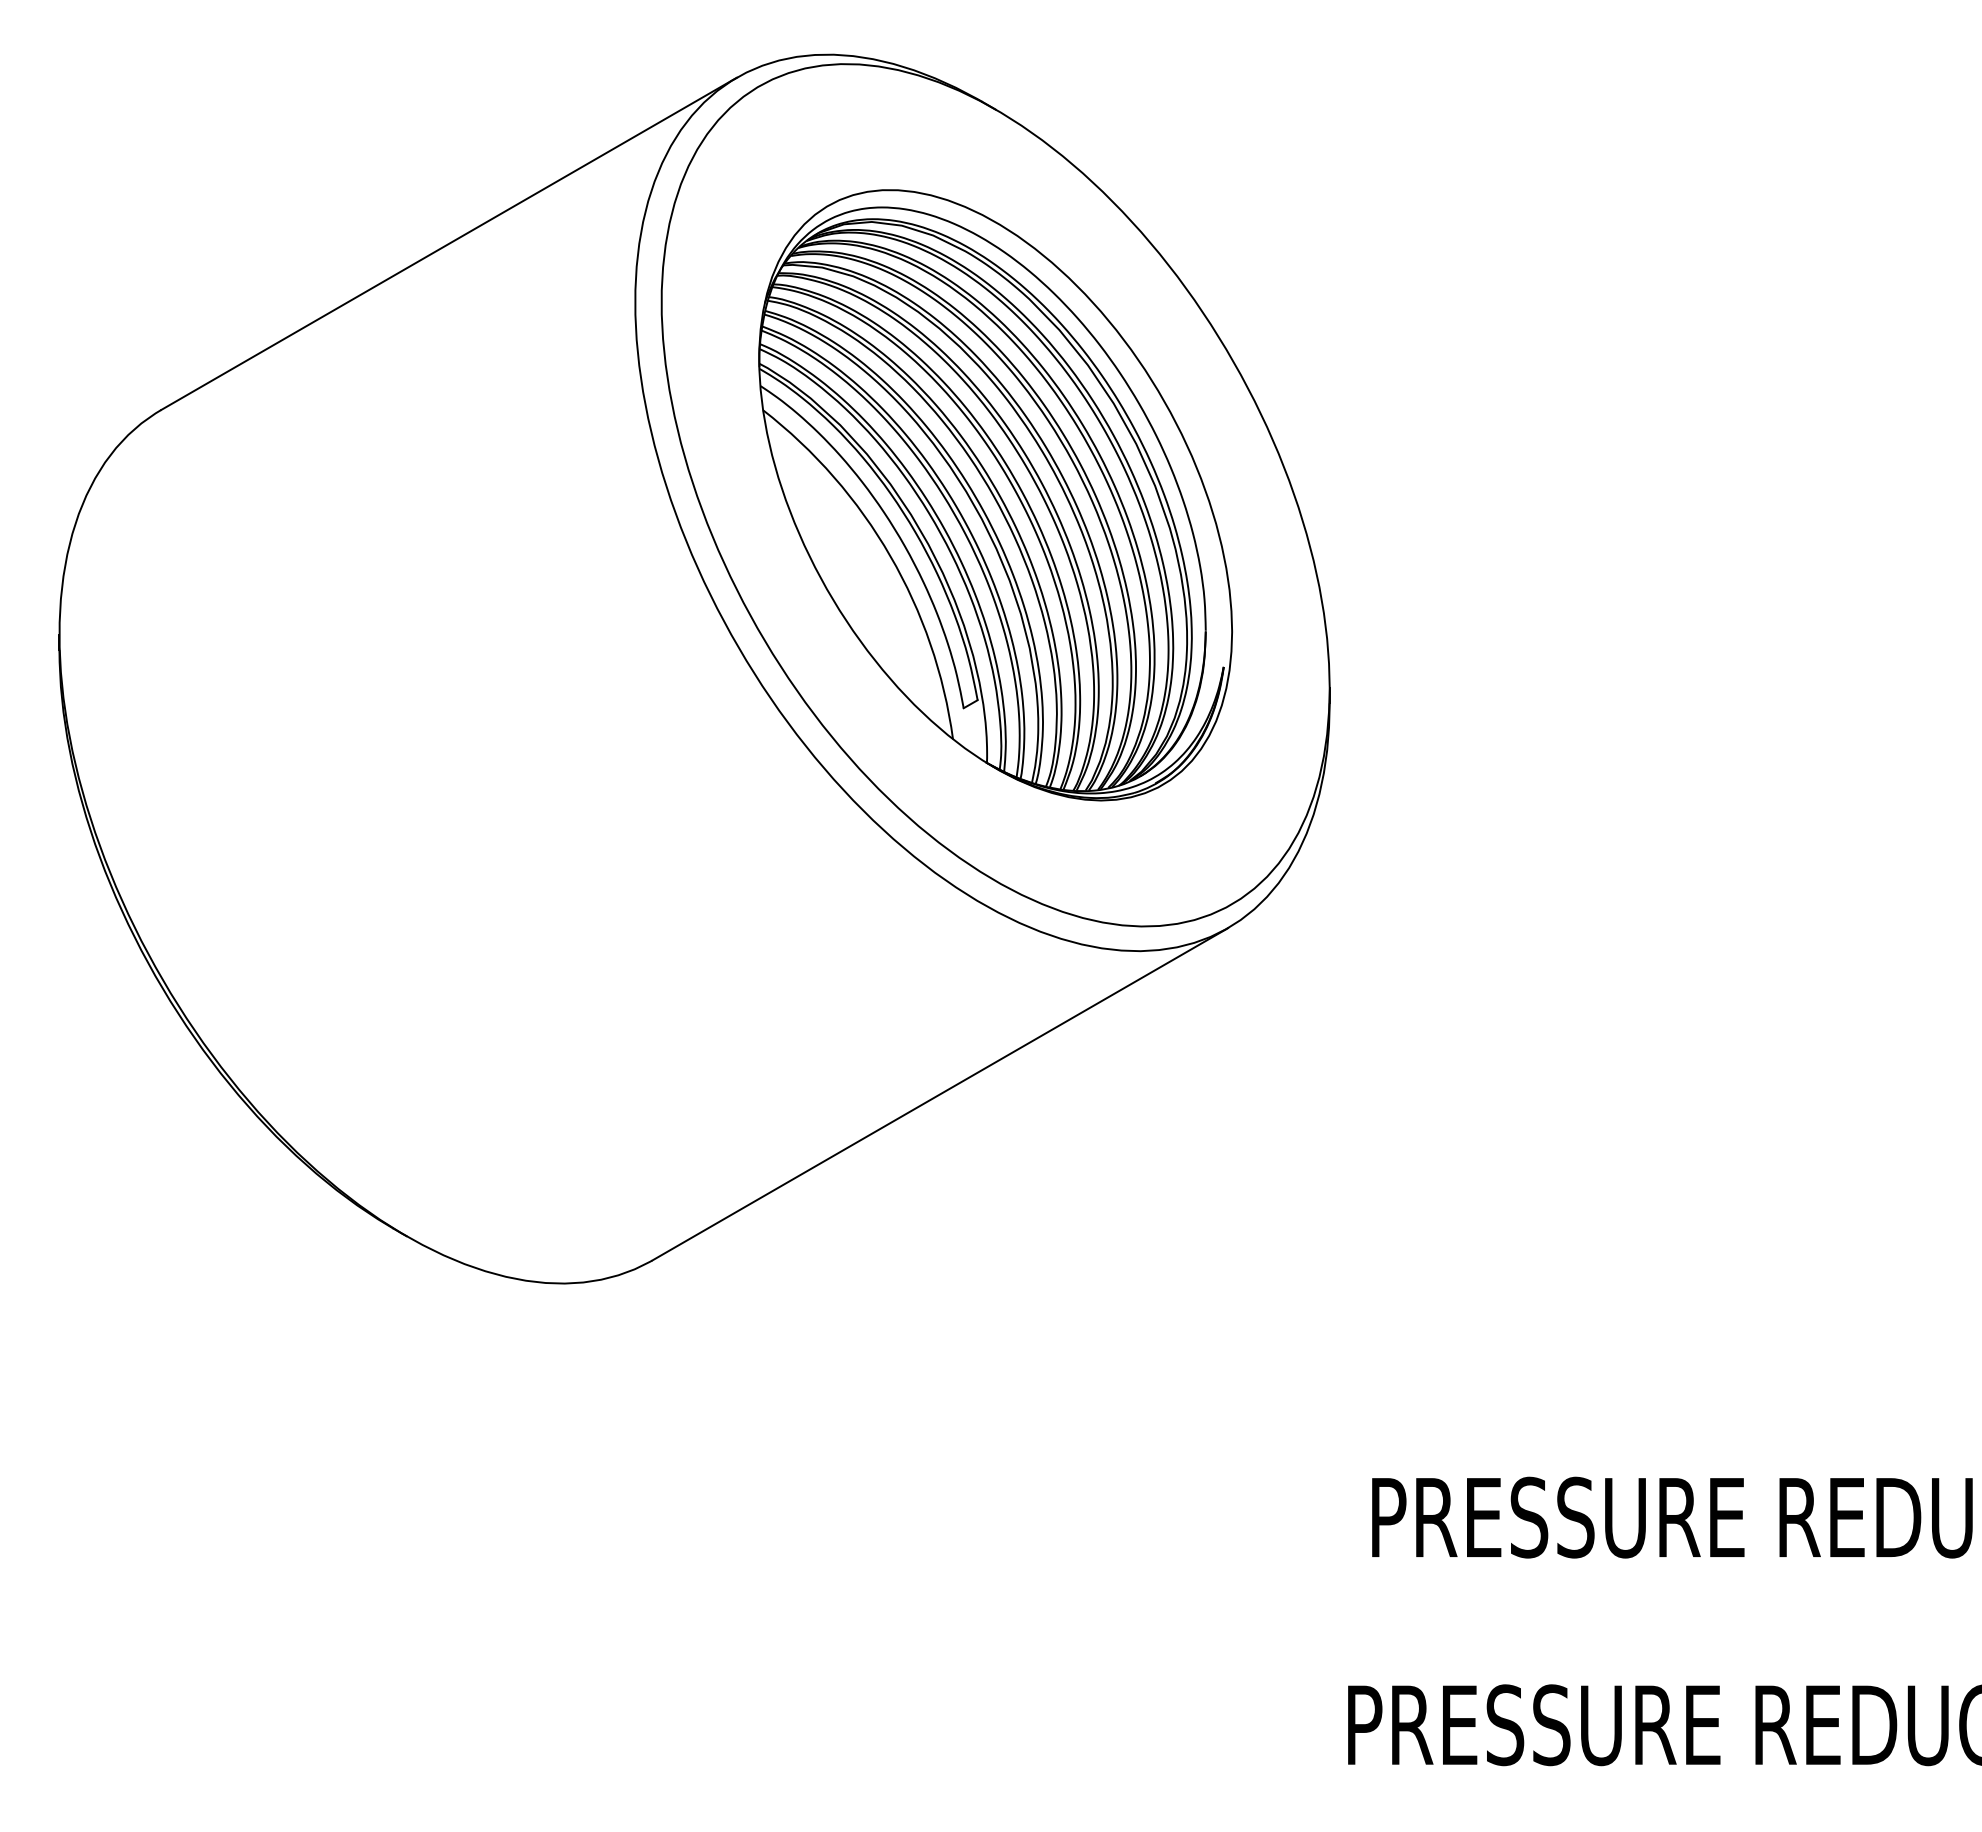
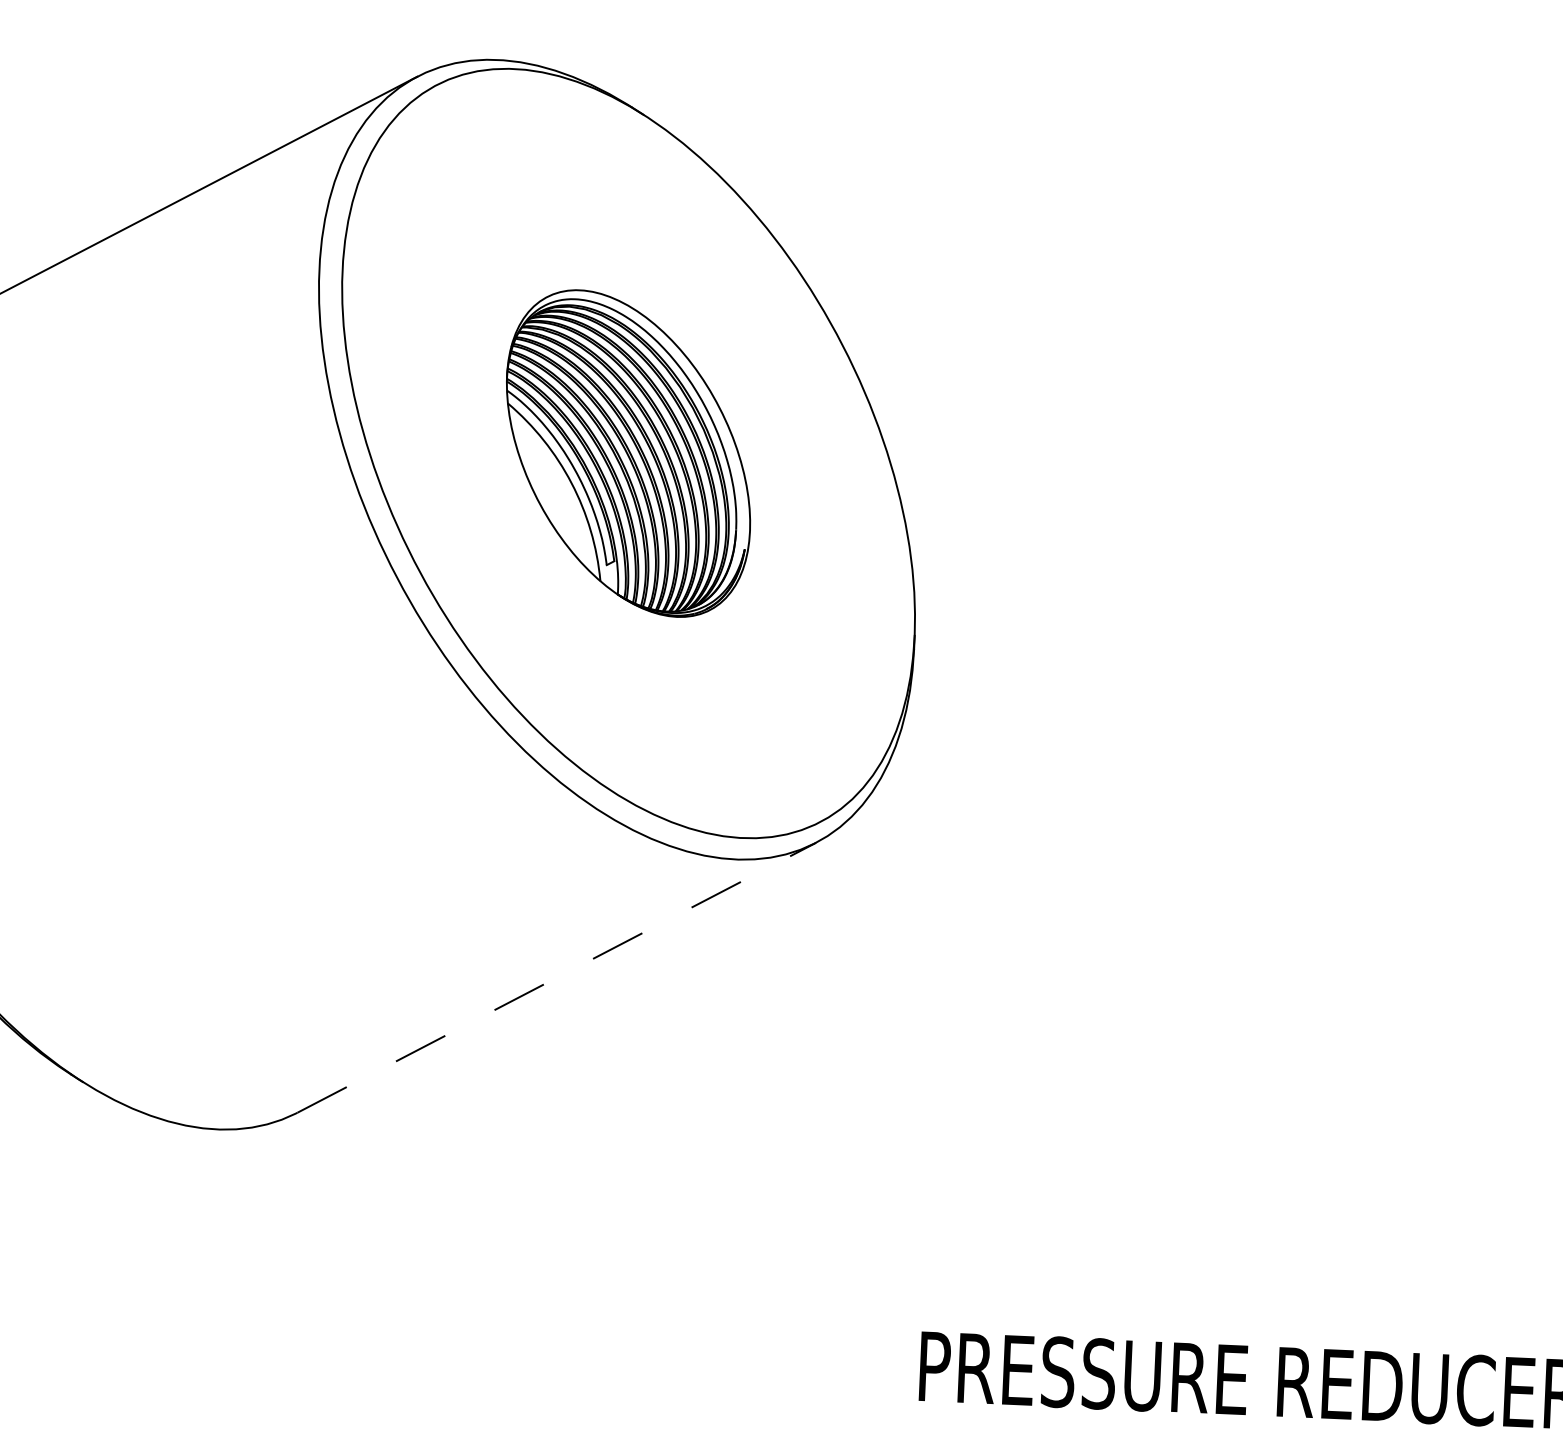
part: (995, 495) -> (628, 453), size x0.6
line: (940, 1094) -> (557, 977), solid -> dashed

